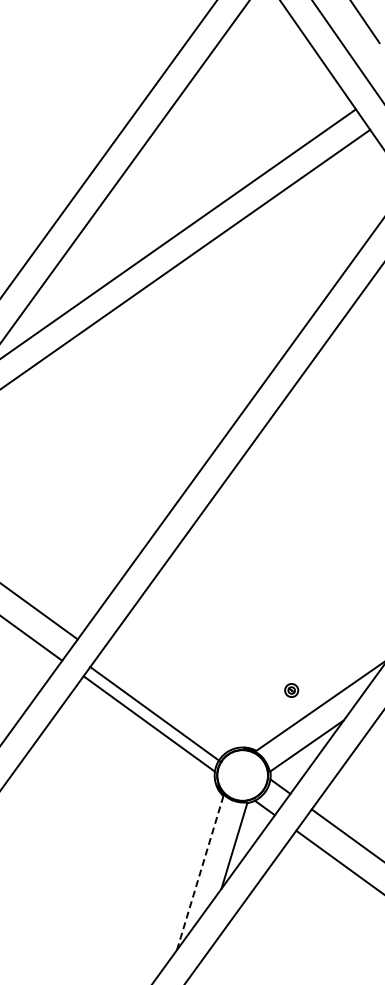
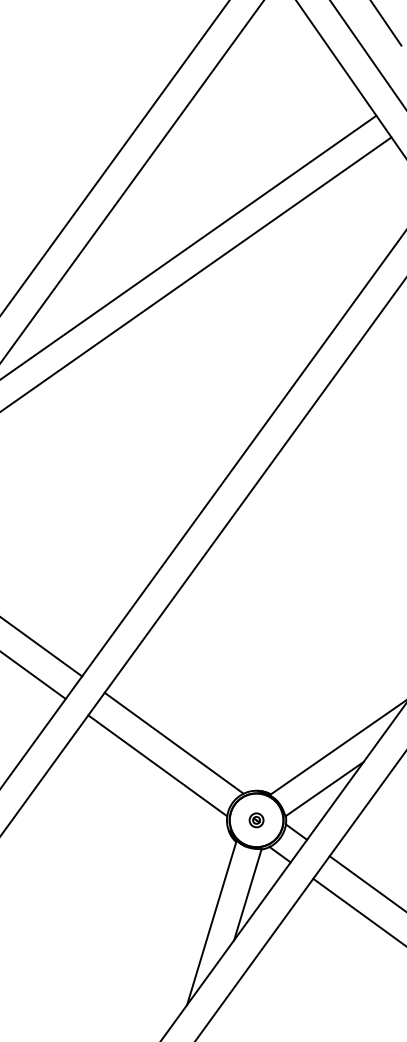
part: (291, 690) -> (256, 820), moved
line: (155, 714) -> (173, 743), moved
line: (200, 871) -> (211, 921), dashed -> solid

